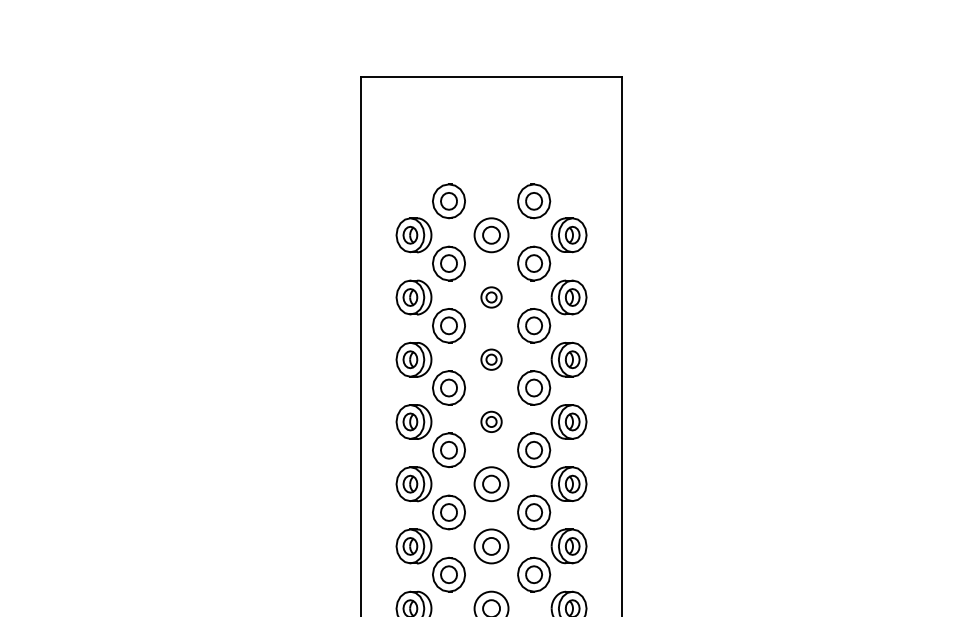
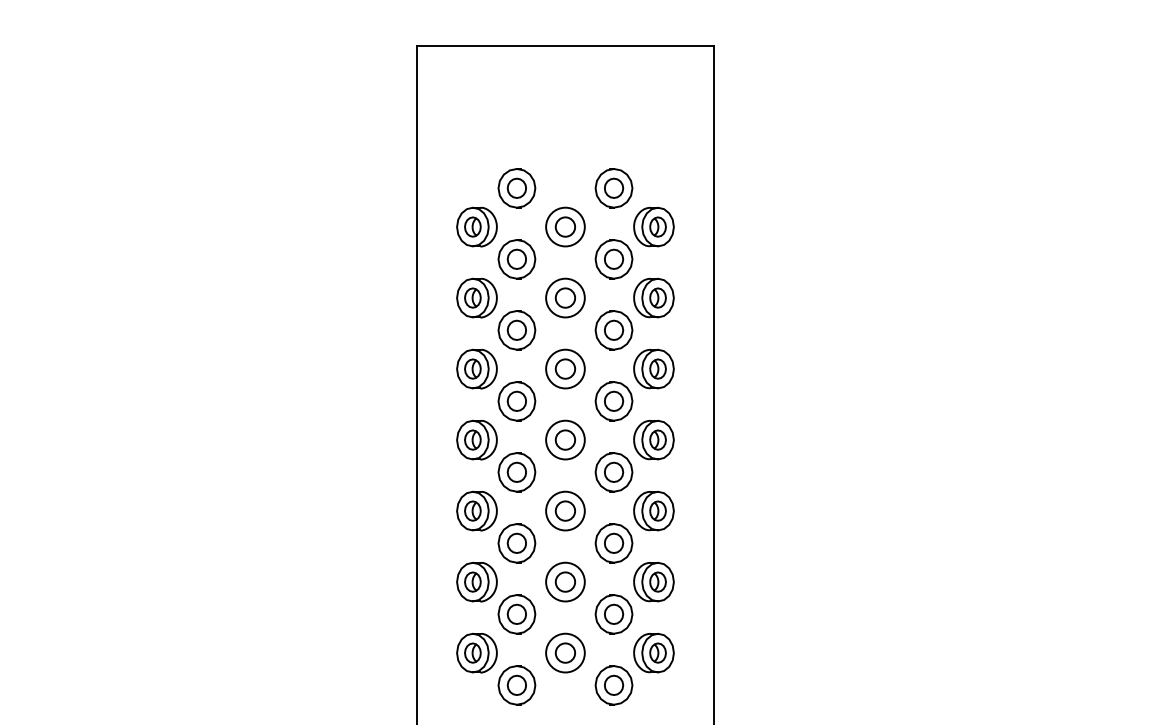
part: (491, 297) -> (565, 297), size x1.67
part: (491, 359) -> (565, 368), size x1.67
part: (491, 421) -> (565, 439), size x1.67

